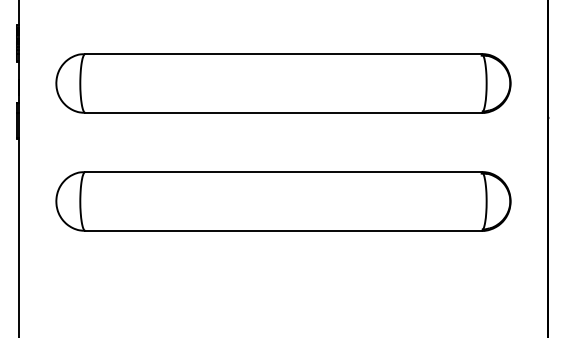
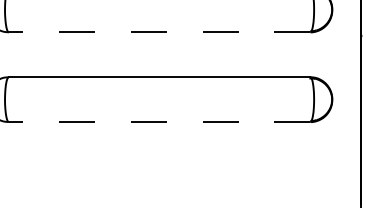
line: (283, 112) -> (159, 31), solid -> dashed
line: (283, 230) -> (159, 121), solid -> dashed

